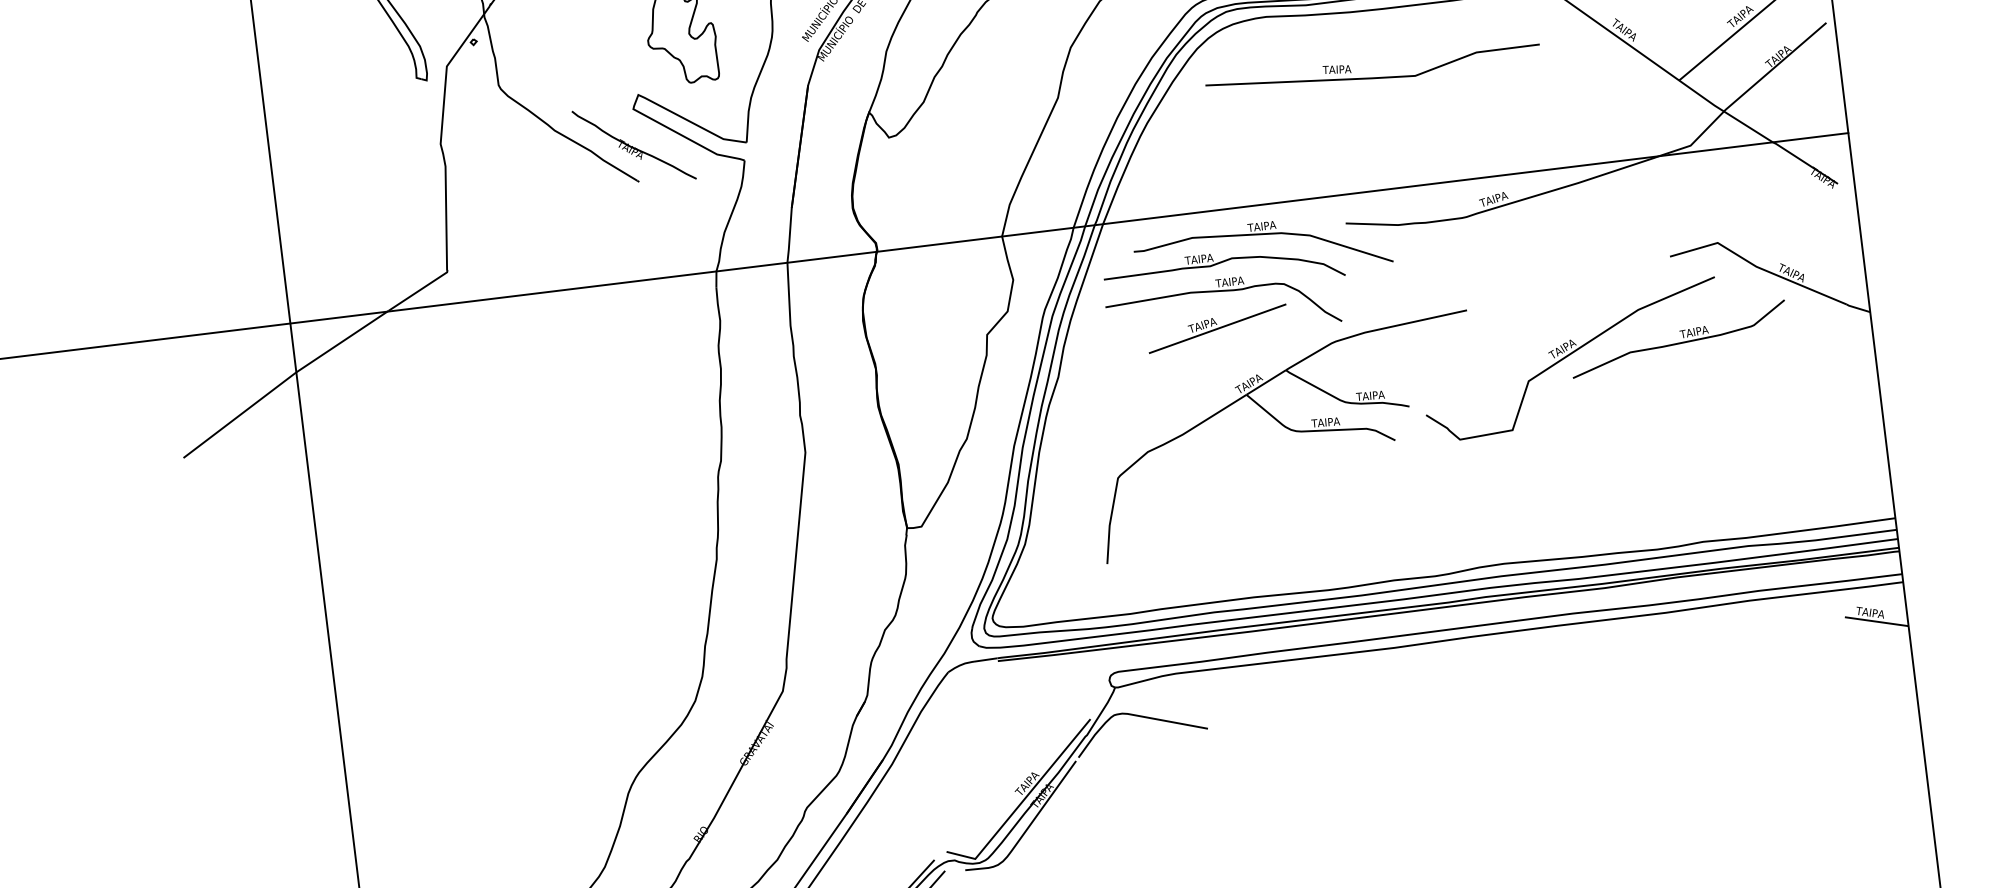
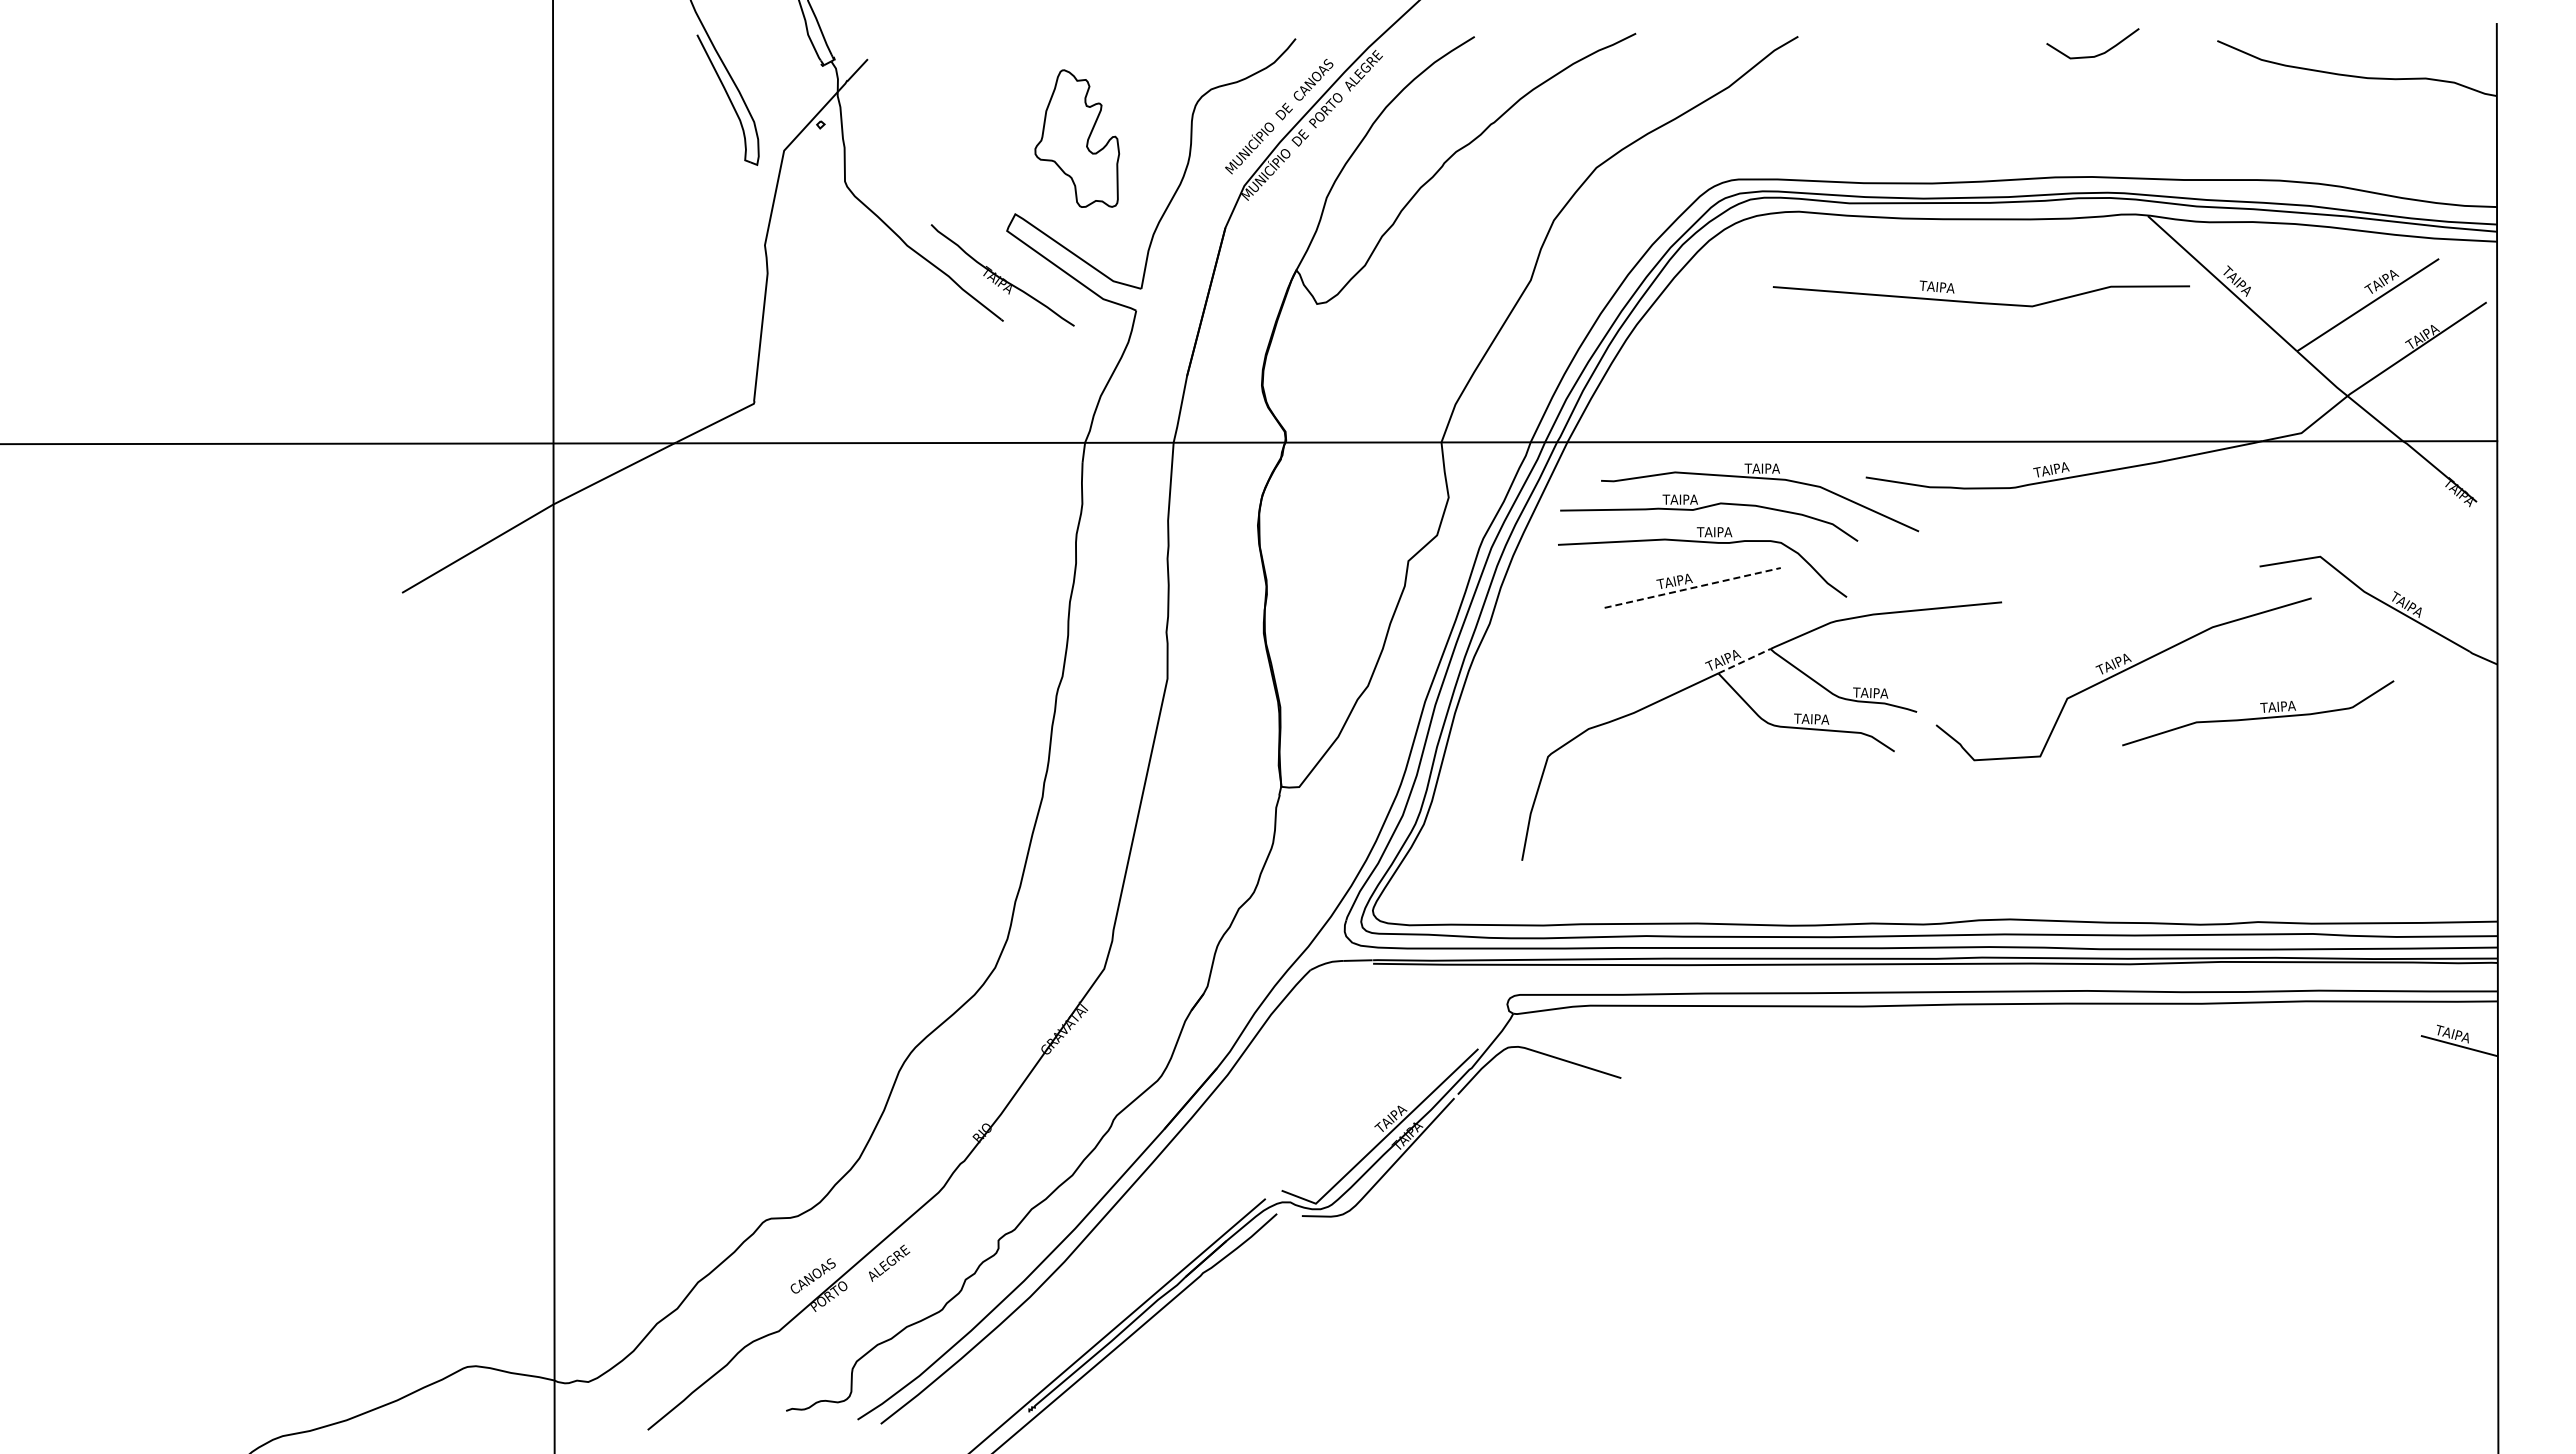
part: (1370, 77) -> (1976, 301), moved
line: (1218, 328) -> (1693, 587), solid -> dashed
part: (1679, 339) -> (2258, 713), moved
line: (1266, 382) -> (1744, 661), solid -> dashed

